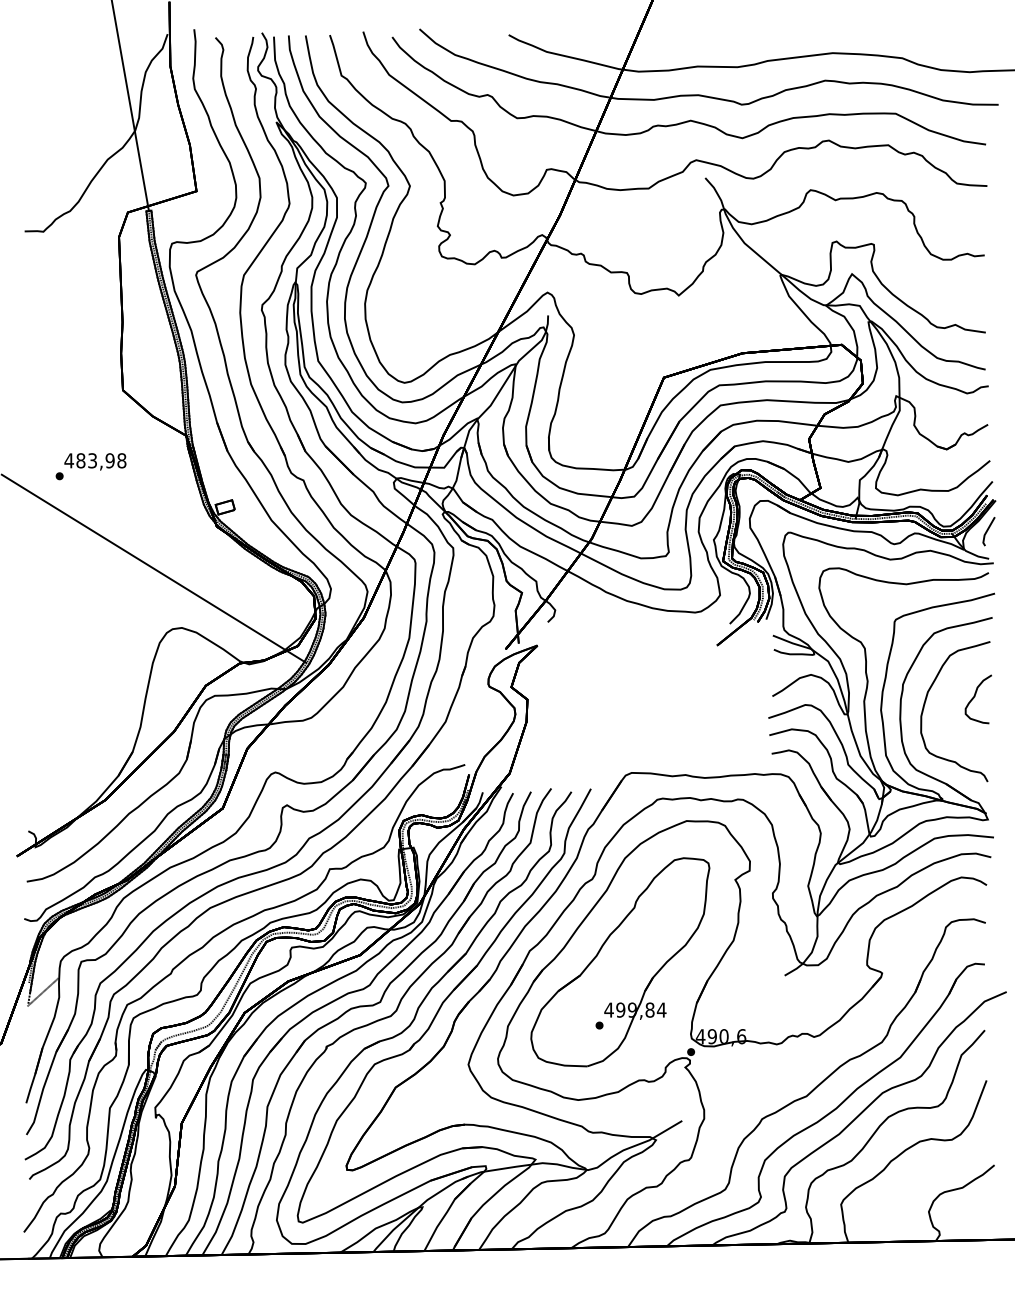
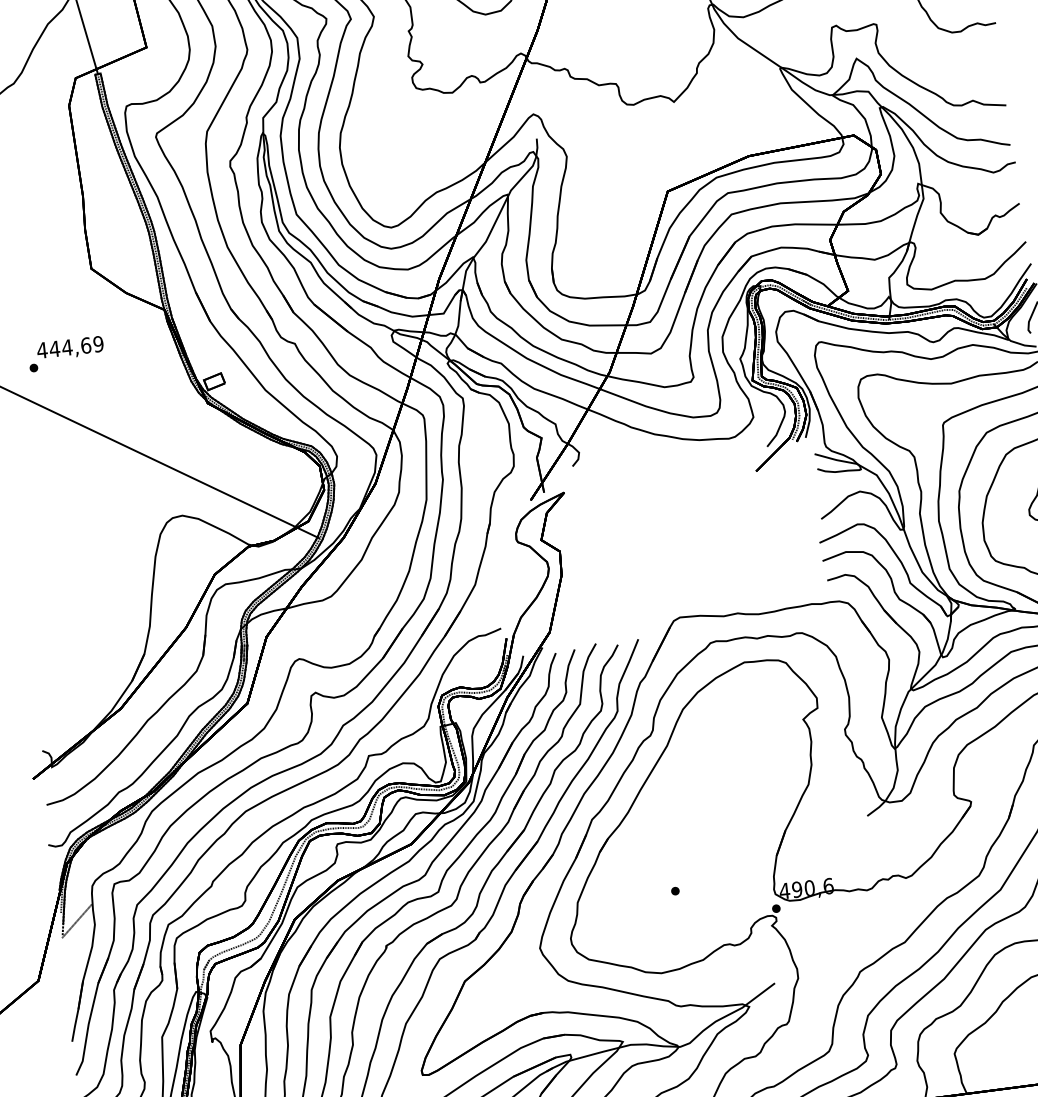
text: (101, 460) -> (76, 346), 483,98 -> 444,69
part: (620, 962) -> (690, 821), removed

